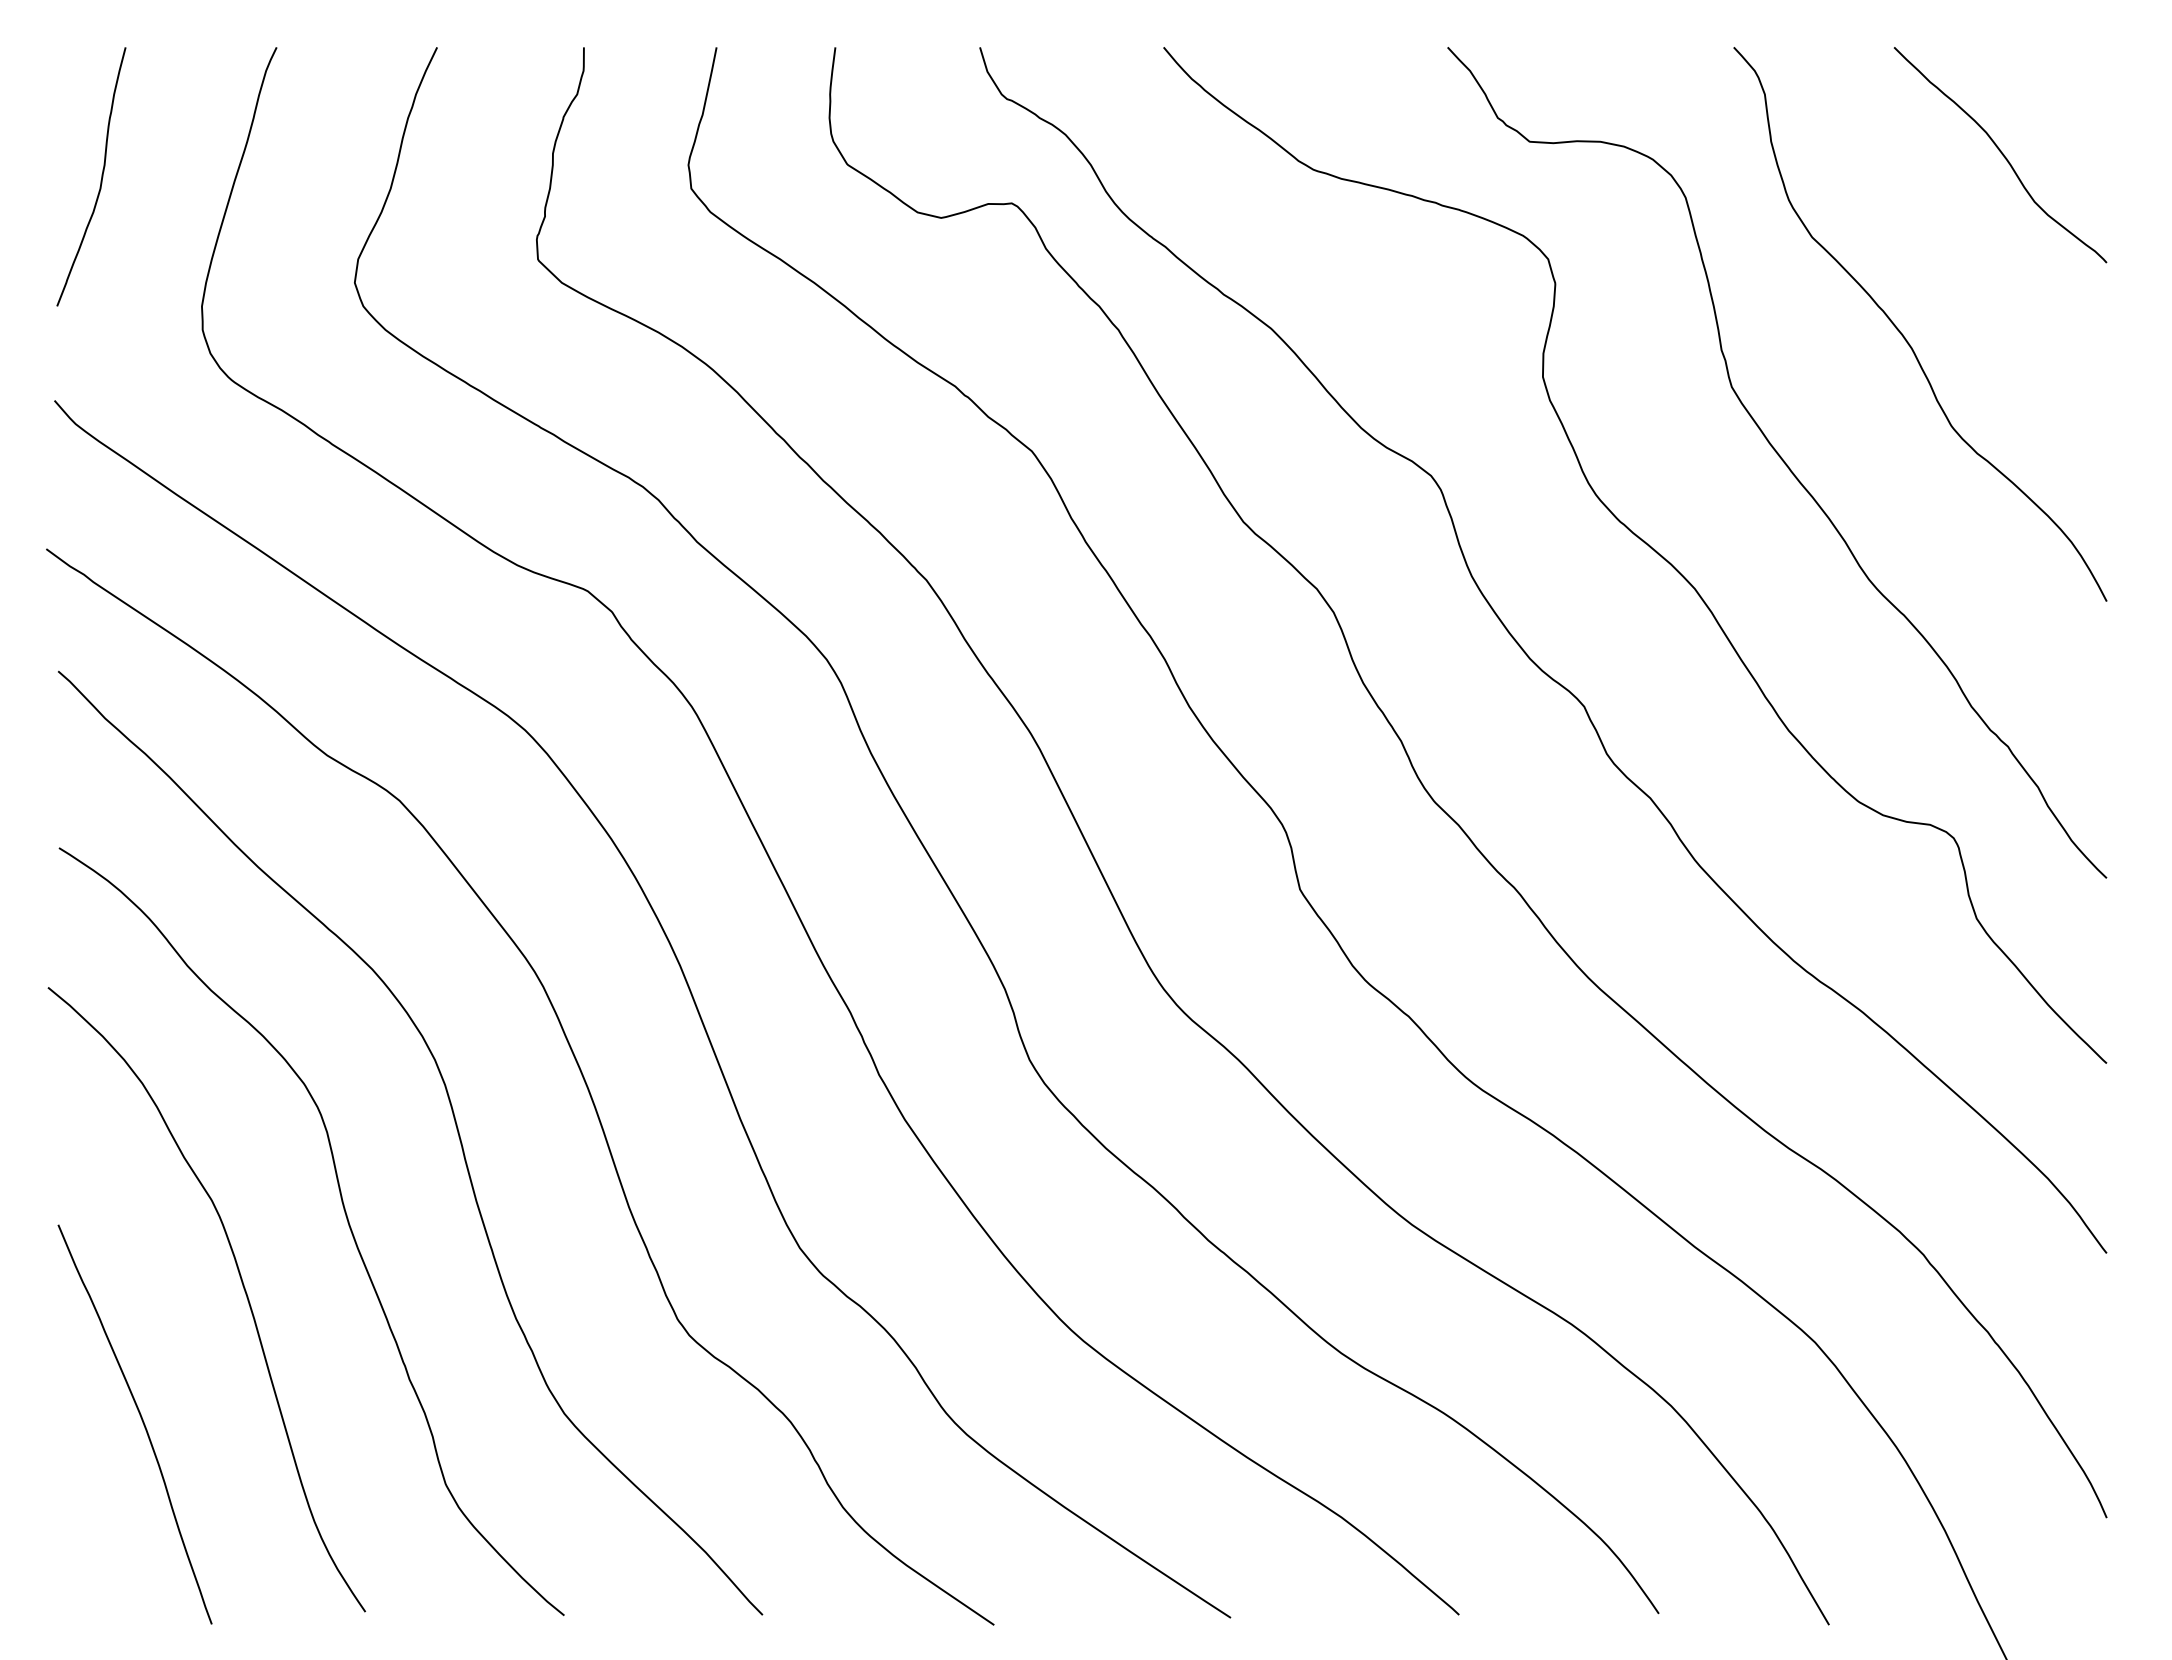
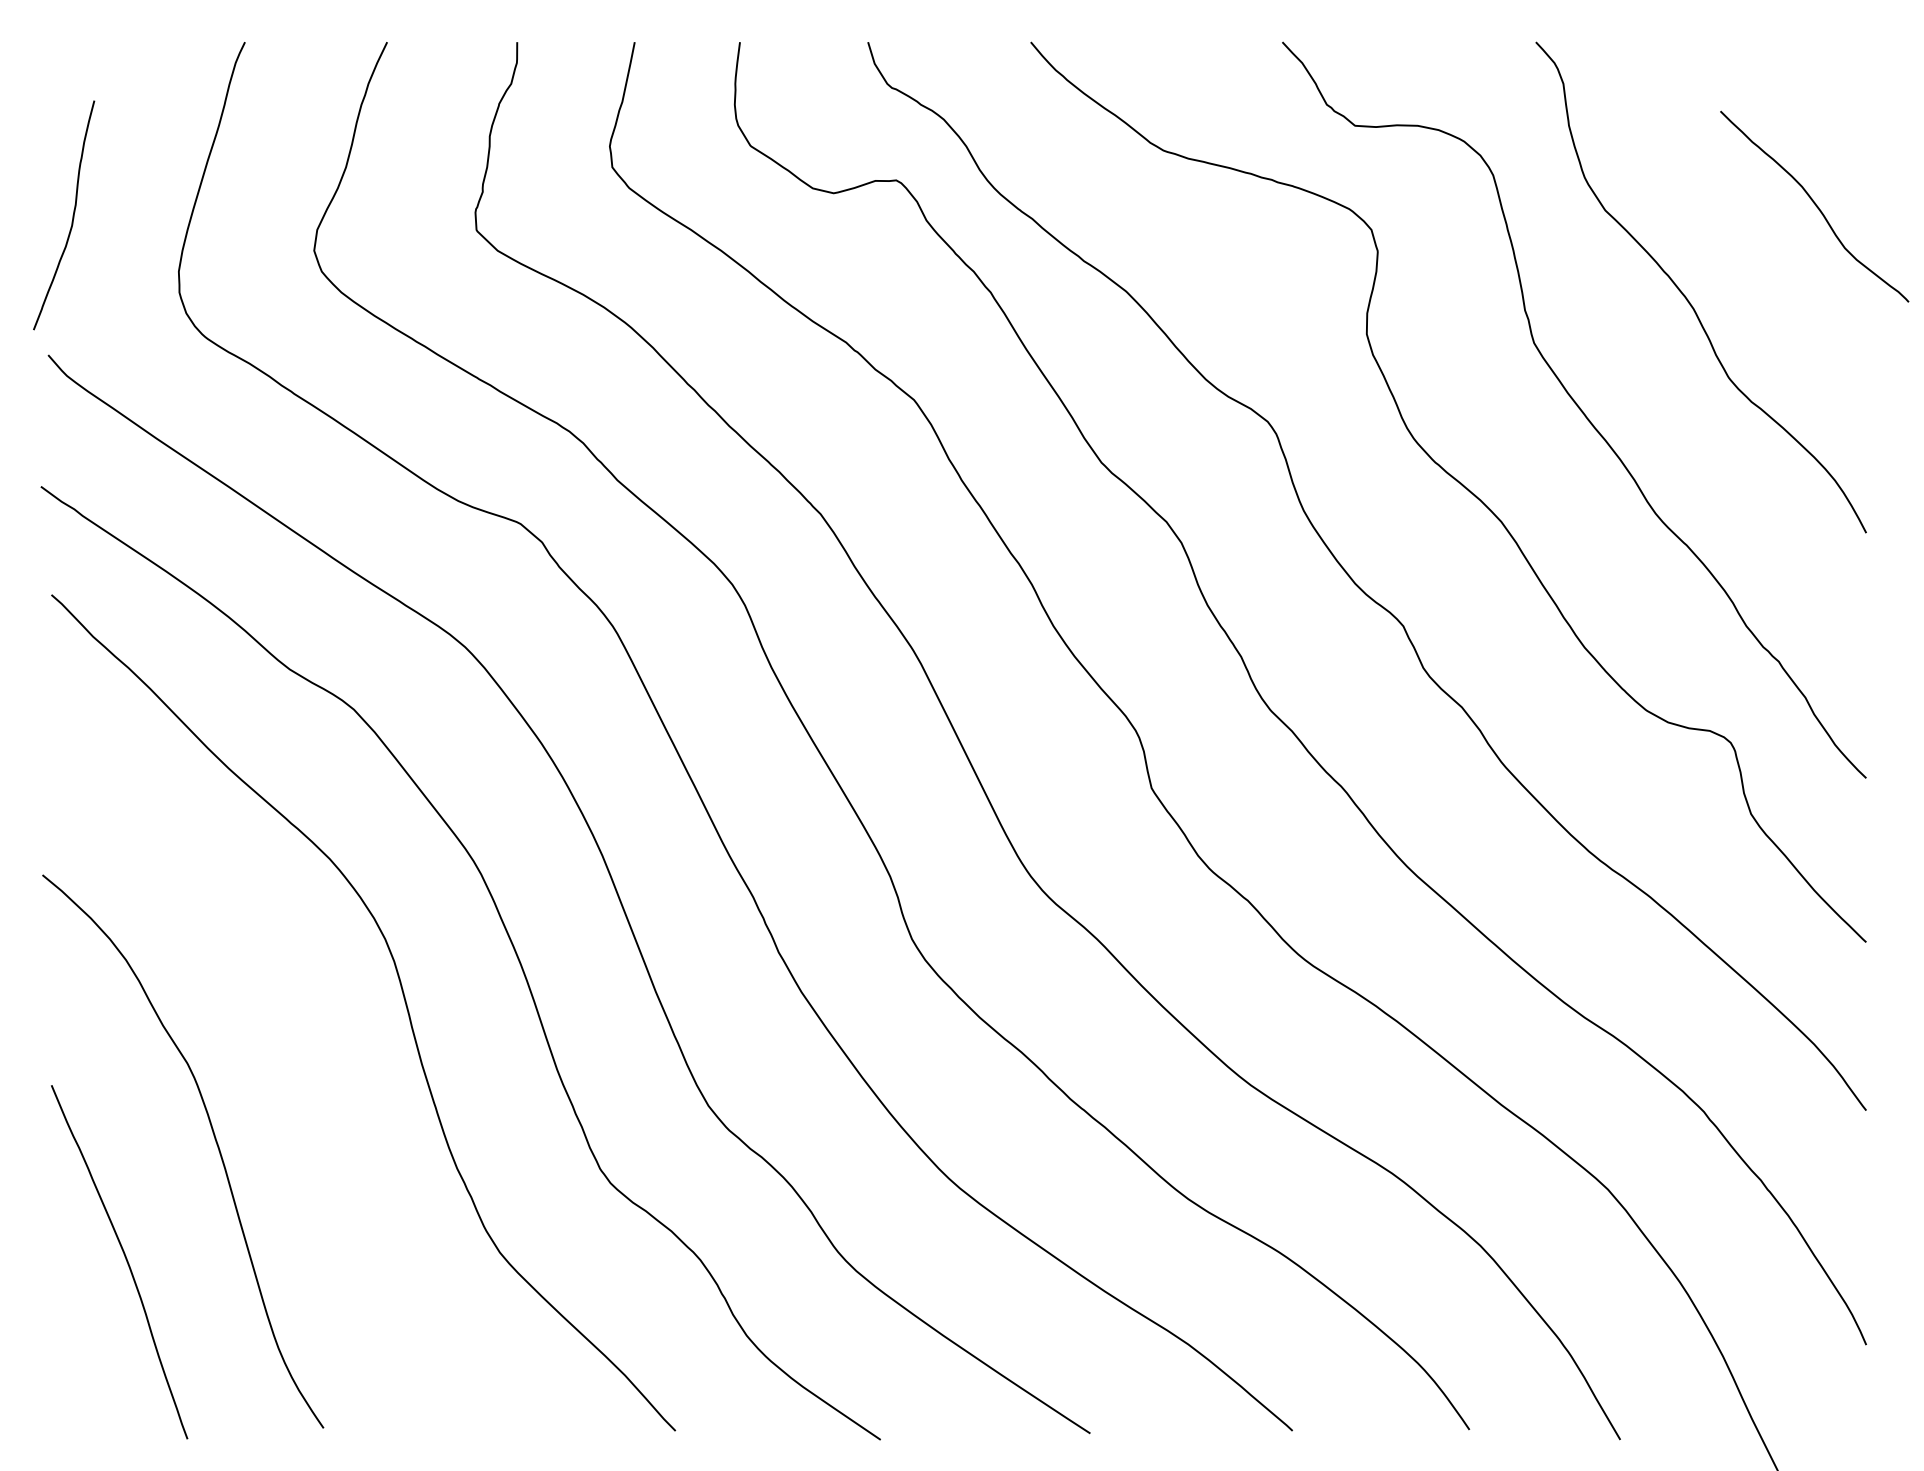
curve: (2001, 154) -> (1815, 206), moved
curve: (100, 180) -> (72, 218), moved
curve: (347, 1223) -> (307, 1084), removed

